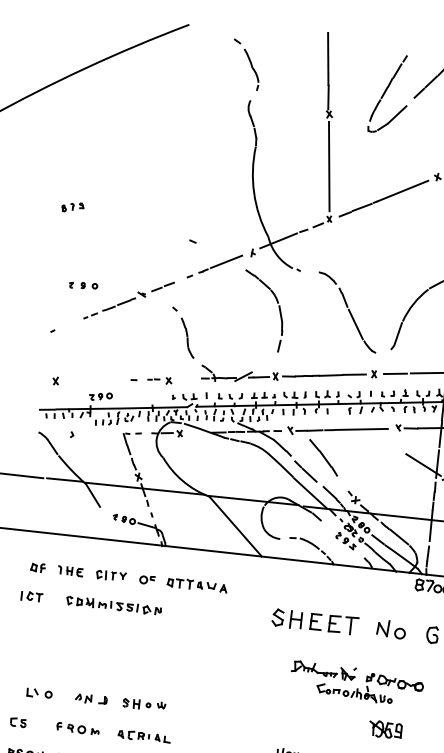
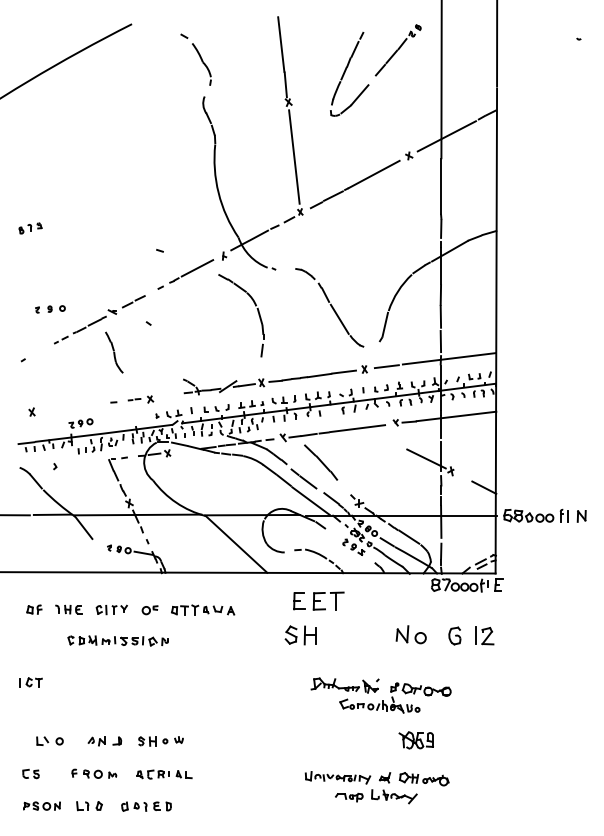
part: (187, 338) -> (114, 352), moved
part: (31, 596) -> (30, 682), moved
part: (334, 623) -> (318, 600), moved

